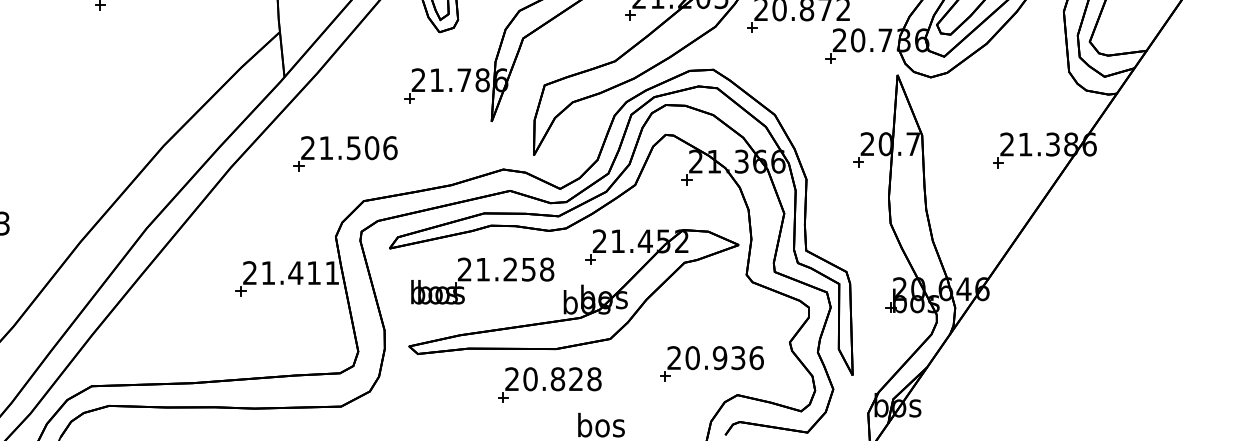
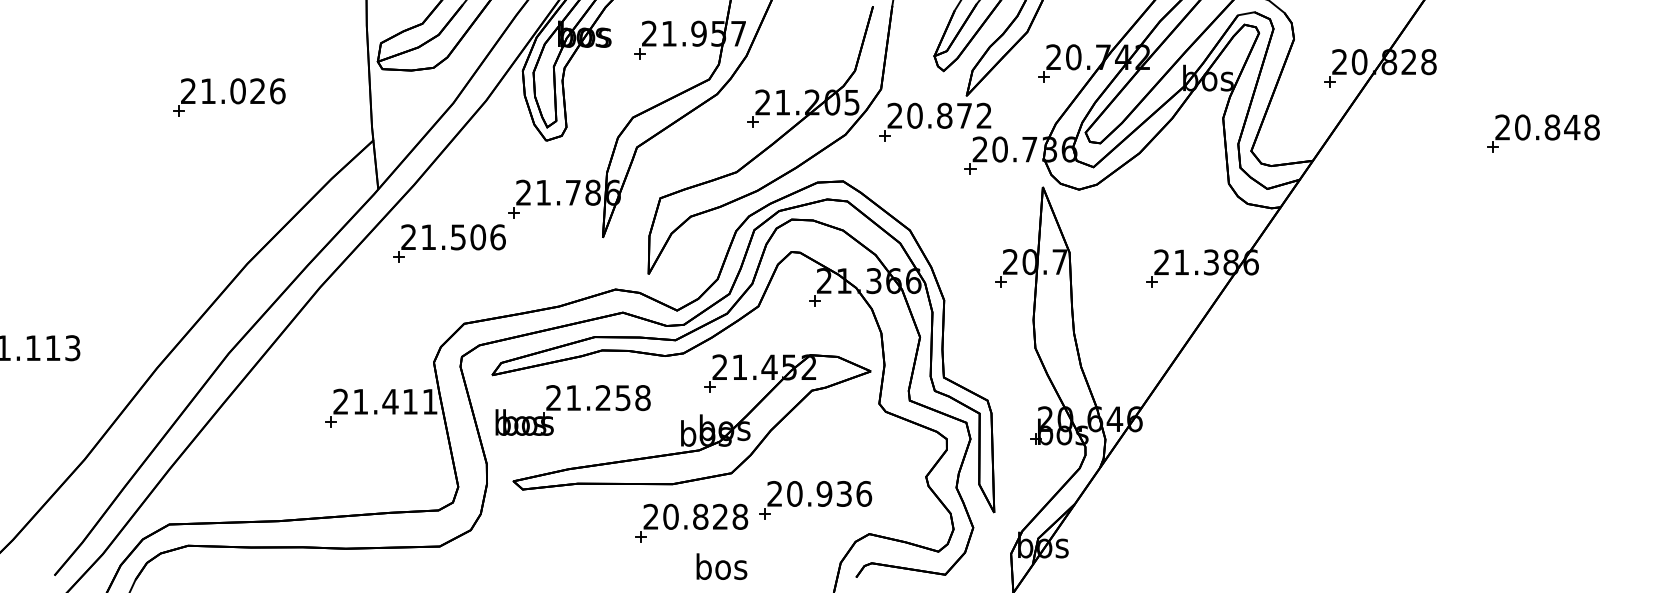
part: (345, 153) -> (449, 243), moved
part: (482, 281) -> (572, 410), moved
part: (711, 364) -> (815, 500), moved
part: (549, 384) -> (691, 522), moved

